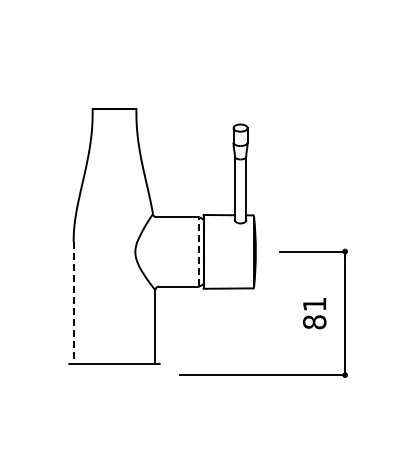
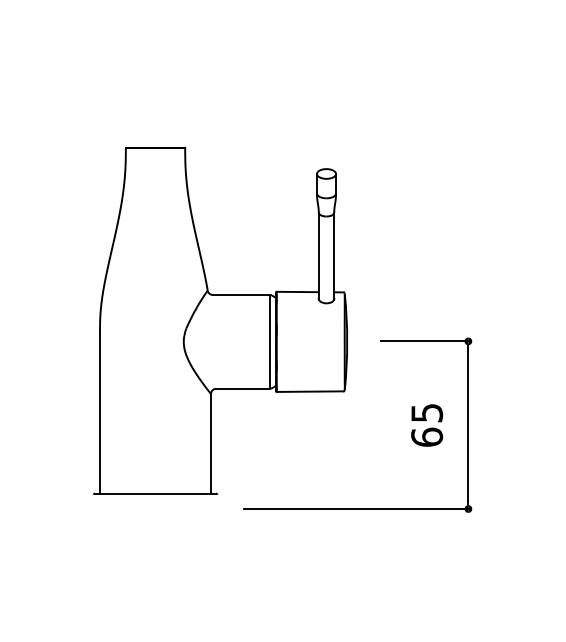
line: (198, 251) -> (269, 341), dashed -> solid
line: (73, 302) -> (99, 410), dashed -> solid
text: (314, 313) -> (426, 425), 81 -> 65

